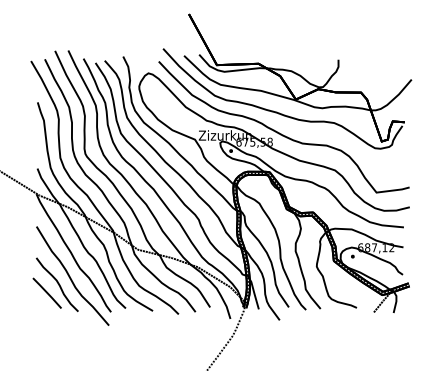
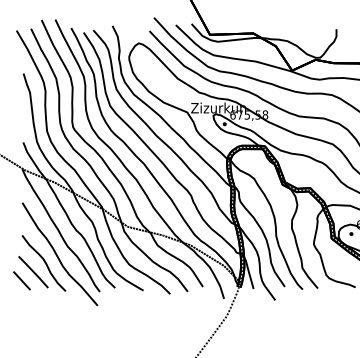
line: (35, 301) -> (21, 280), added

